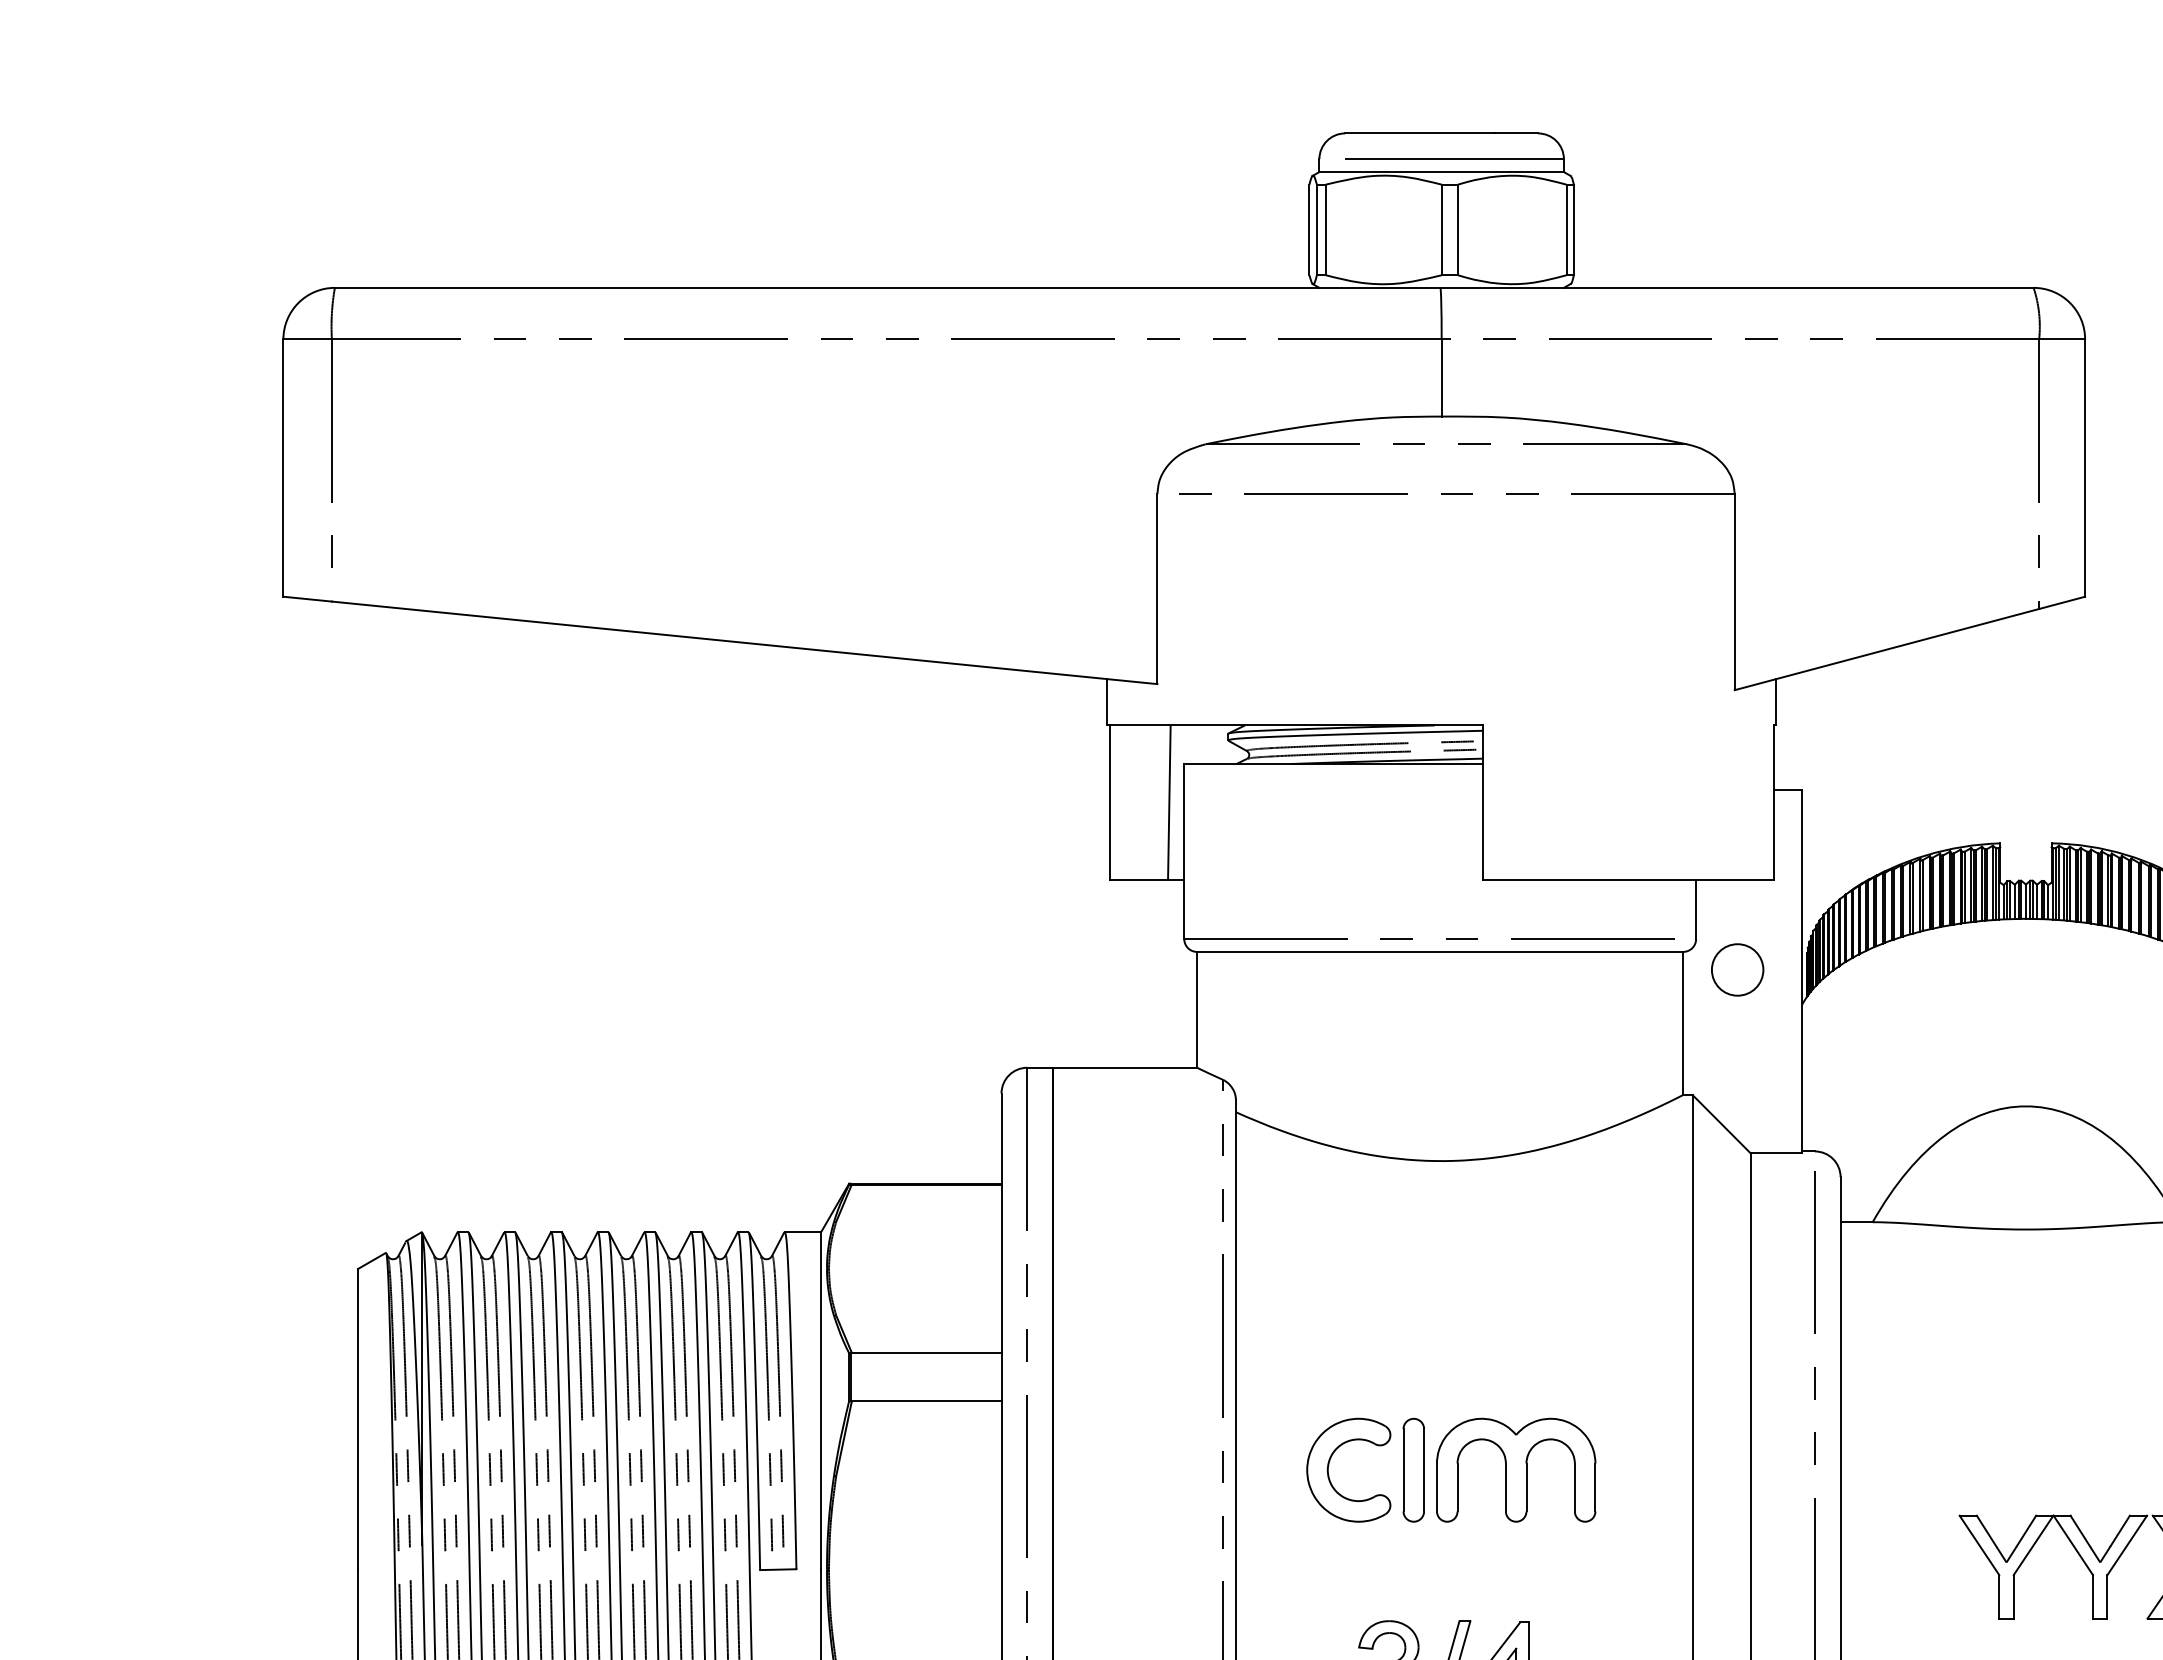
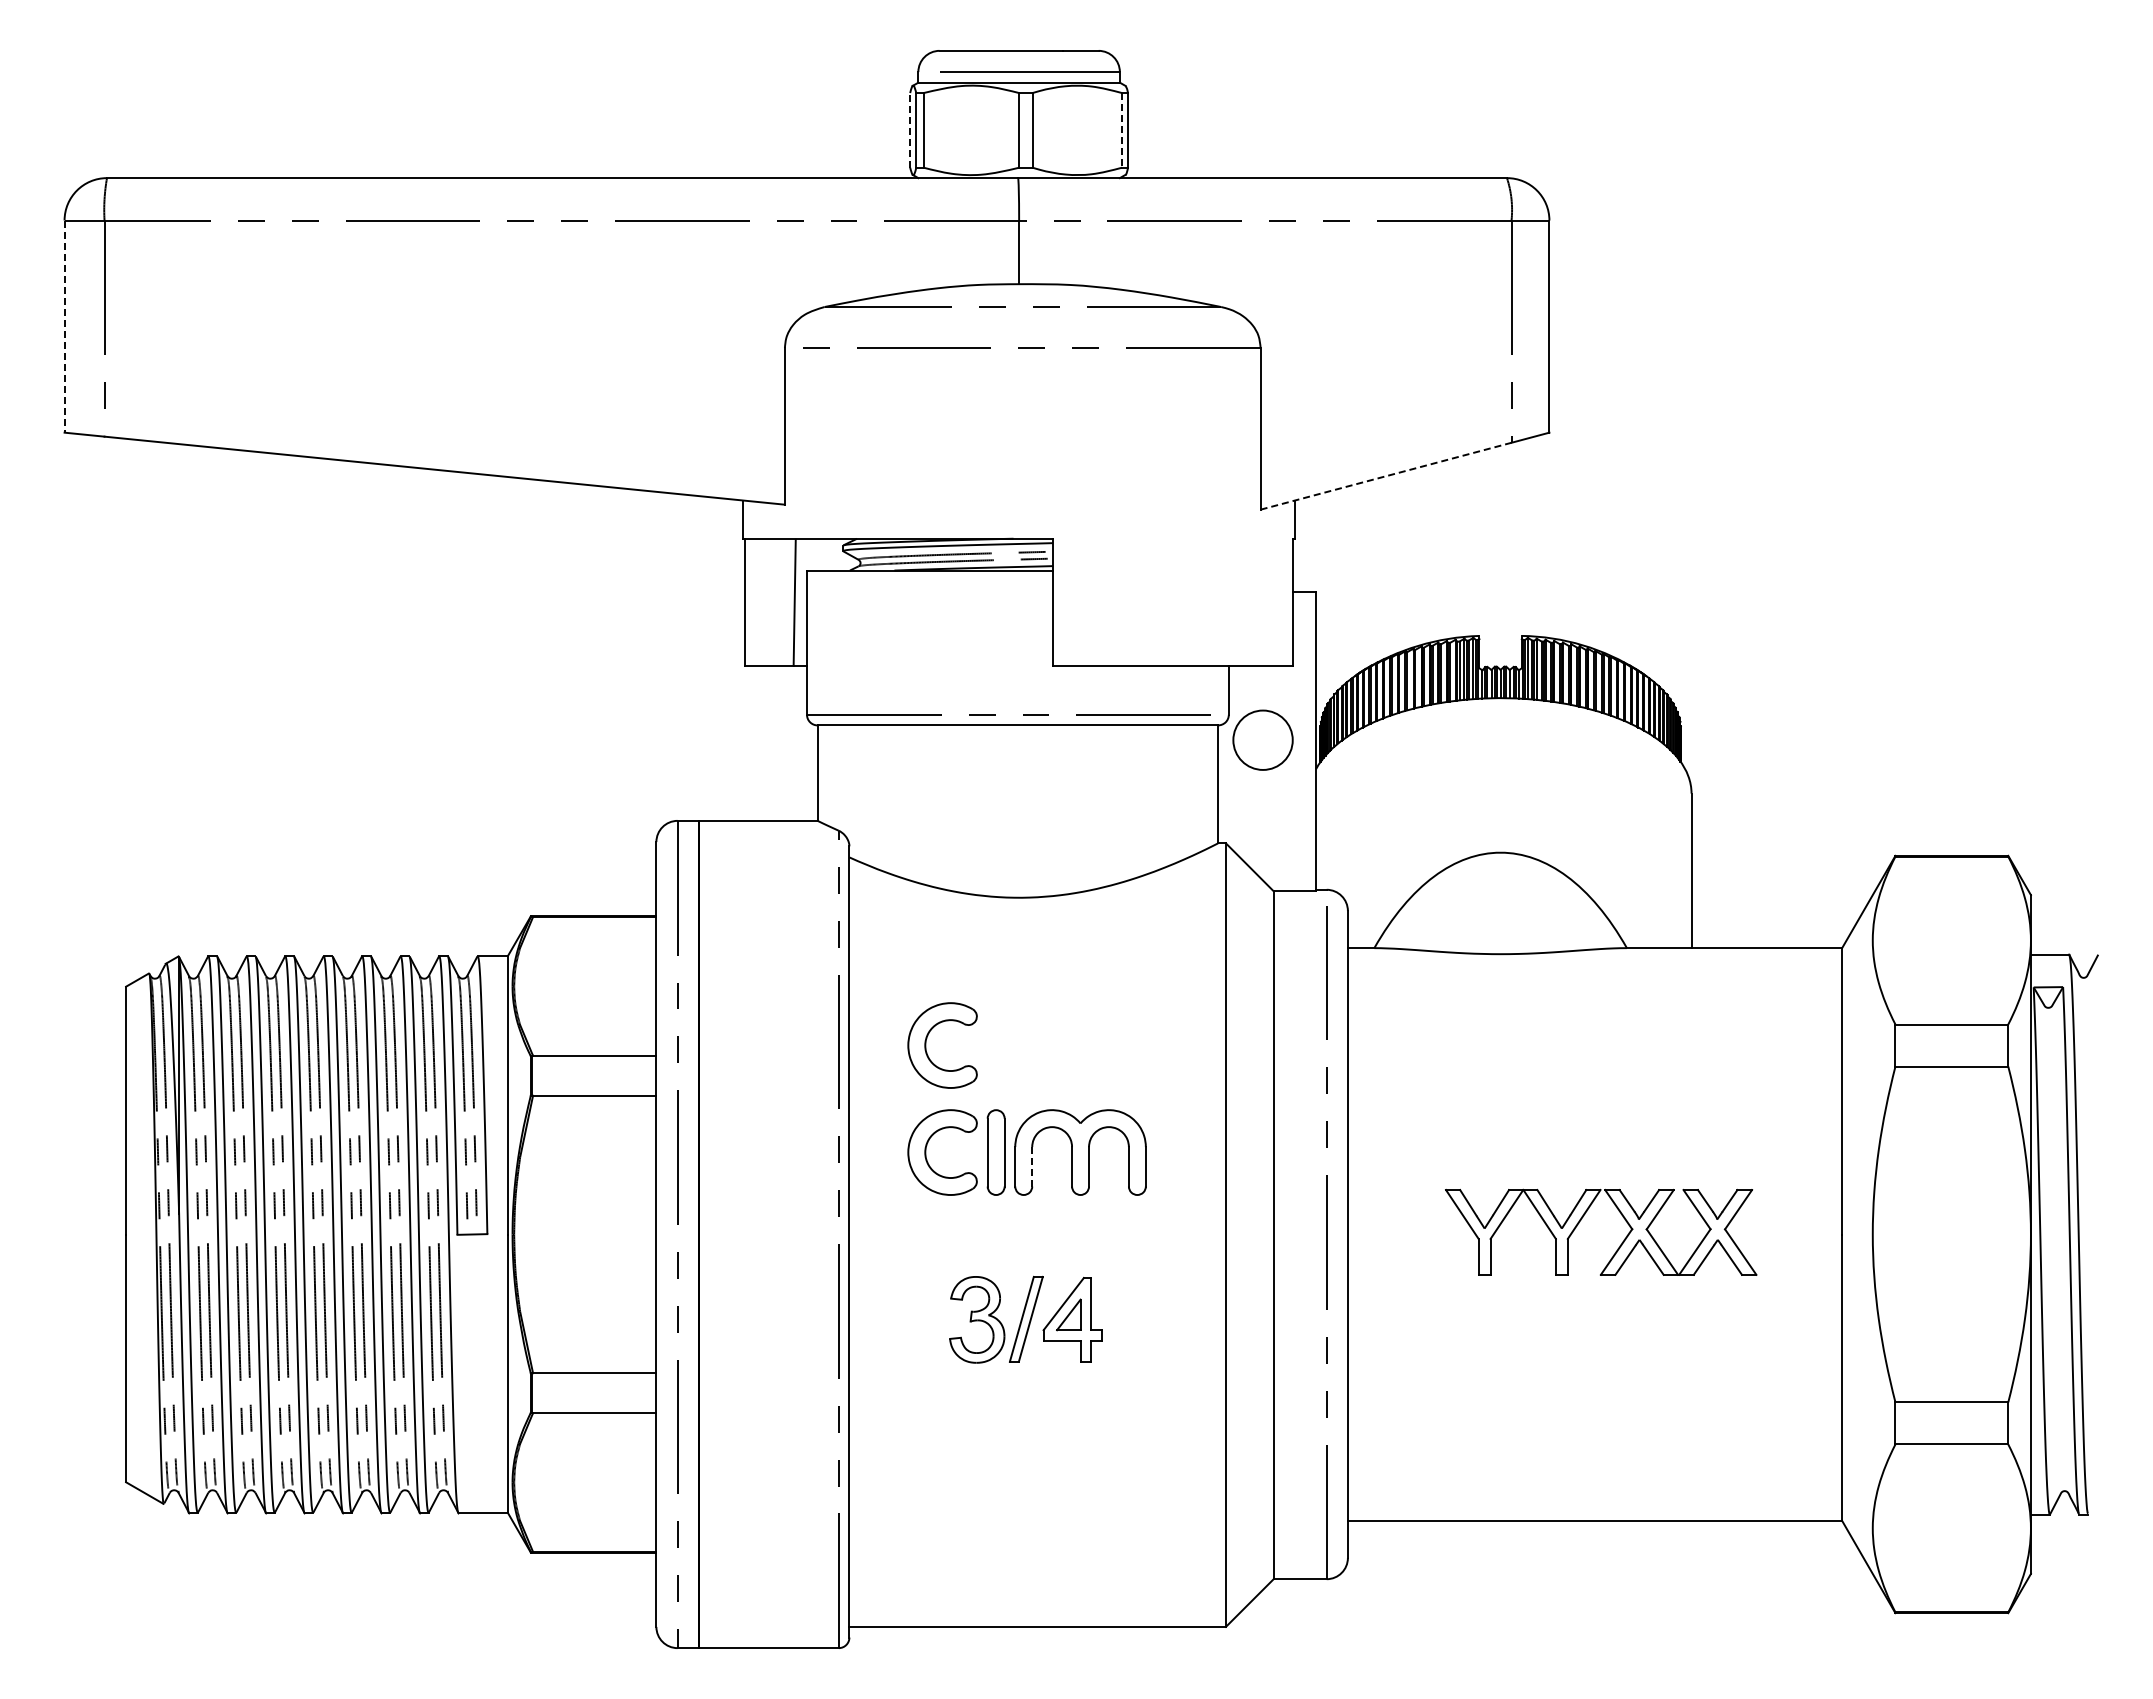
line: (1309, 228) -> (910, 129), solid -> dashed
line: (1567, 230) -> (1122, 130), solid -> dashed
line: (283, 469) -> (64, 327), solid -> dashed
line: (1887, 649) -> (1386, 476), solid -> dashed
circle: (1736, 970) -> (1262, 740), size x1.4
part: (1329, 1340) -> (926, 1045), added
line: (1457, 1487) -> (1032, 1166), solid -> dashed

